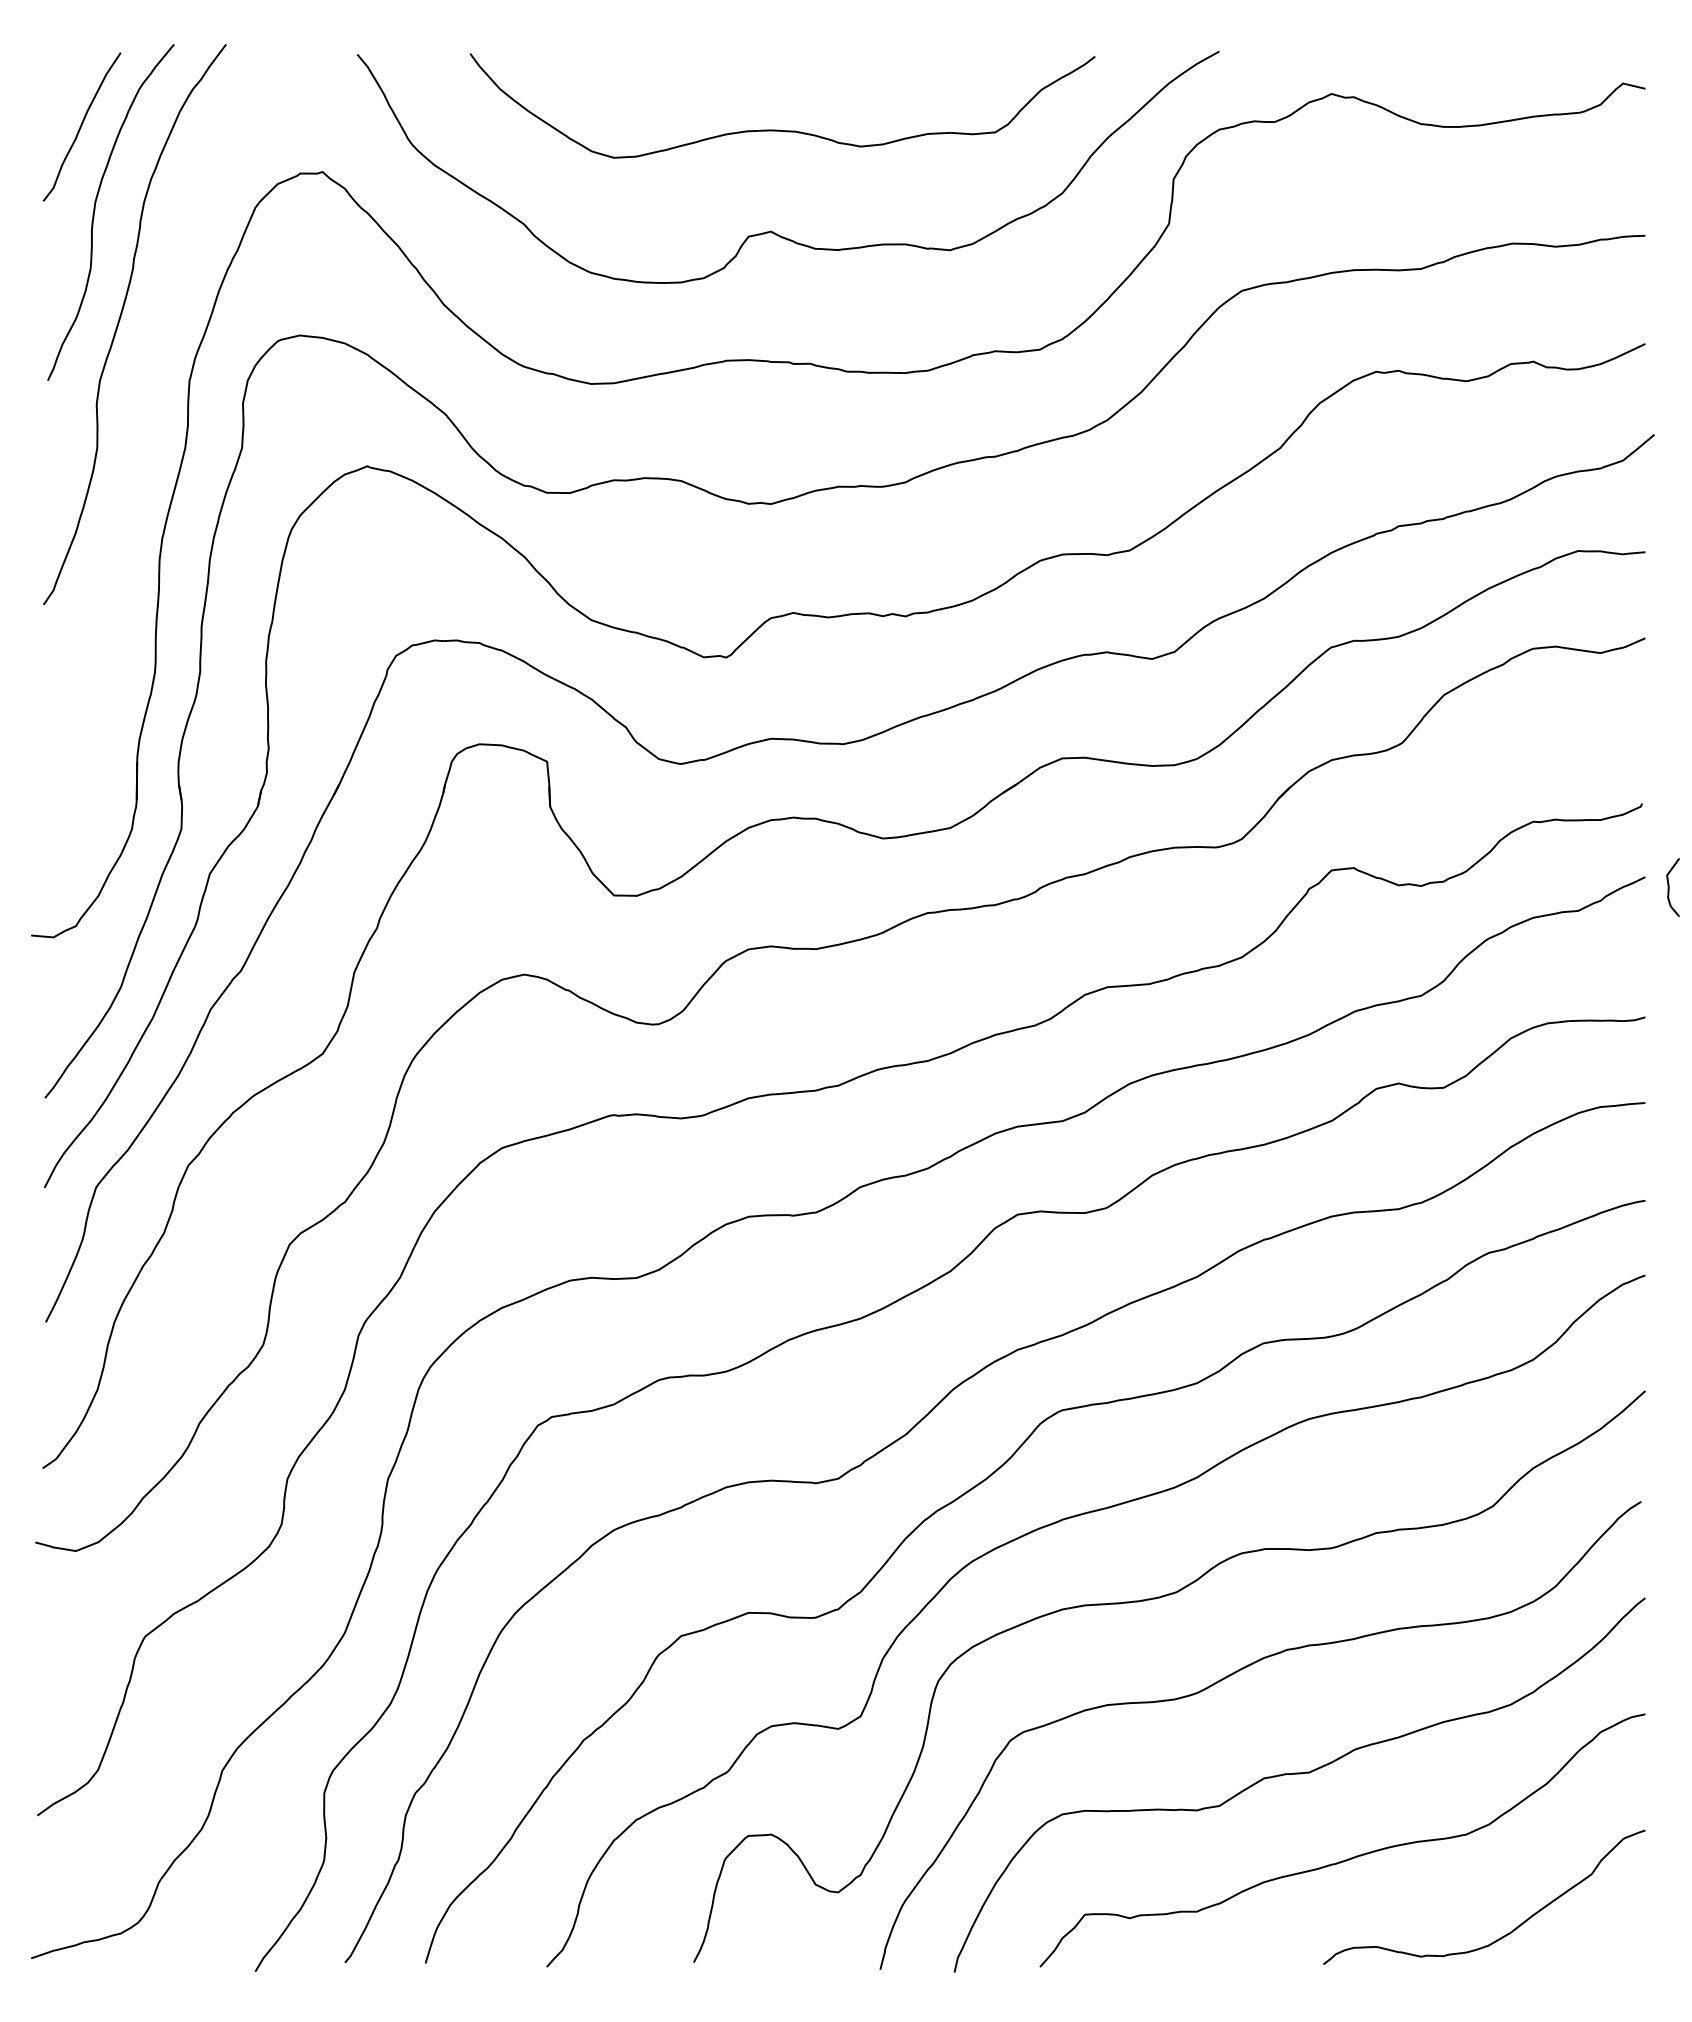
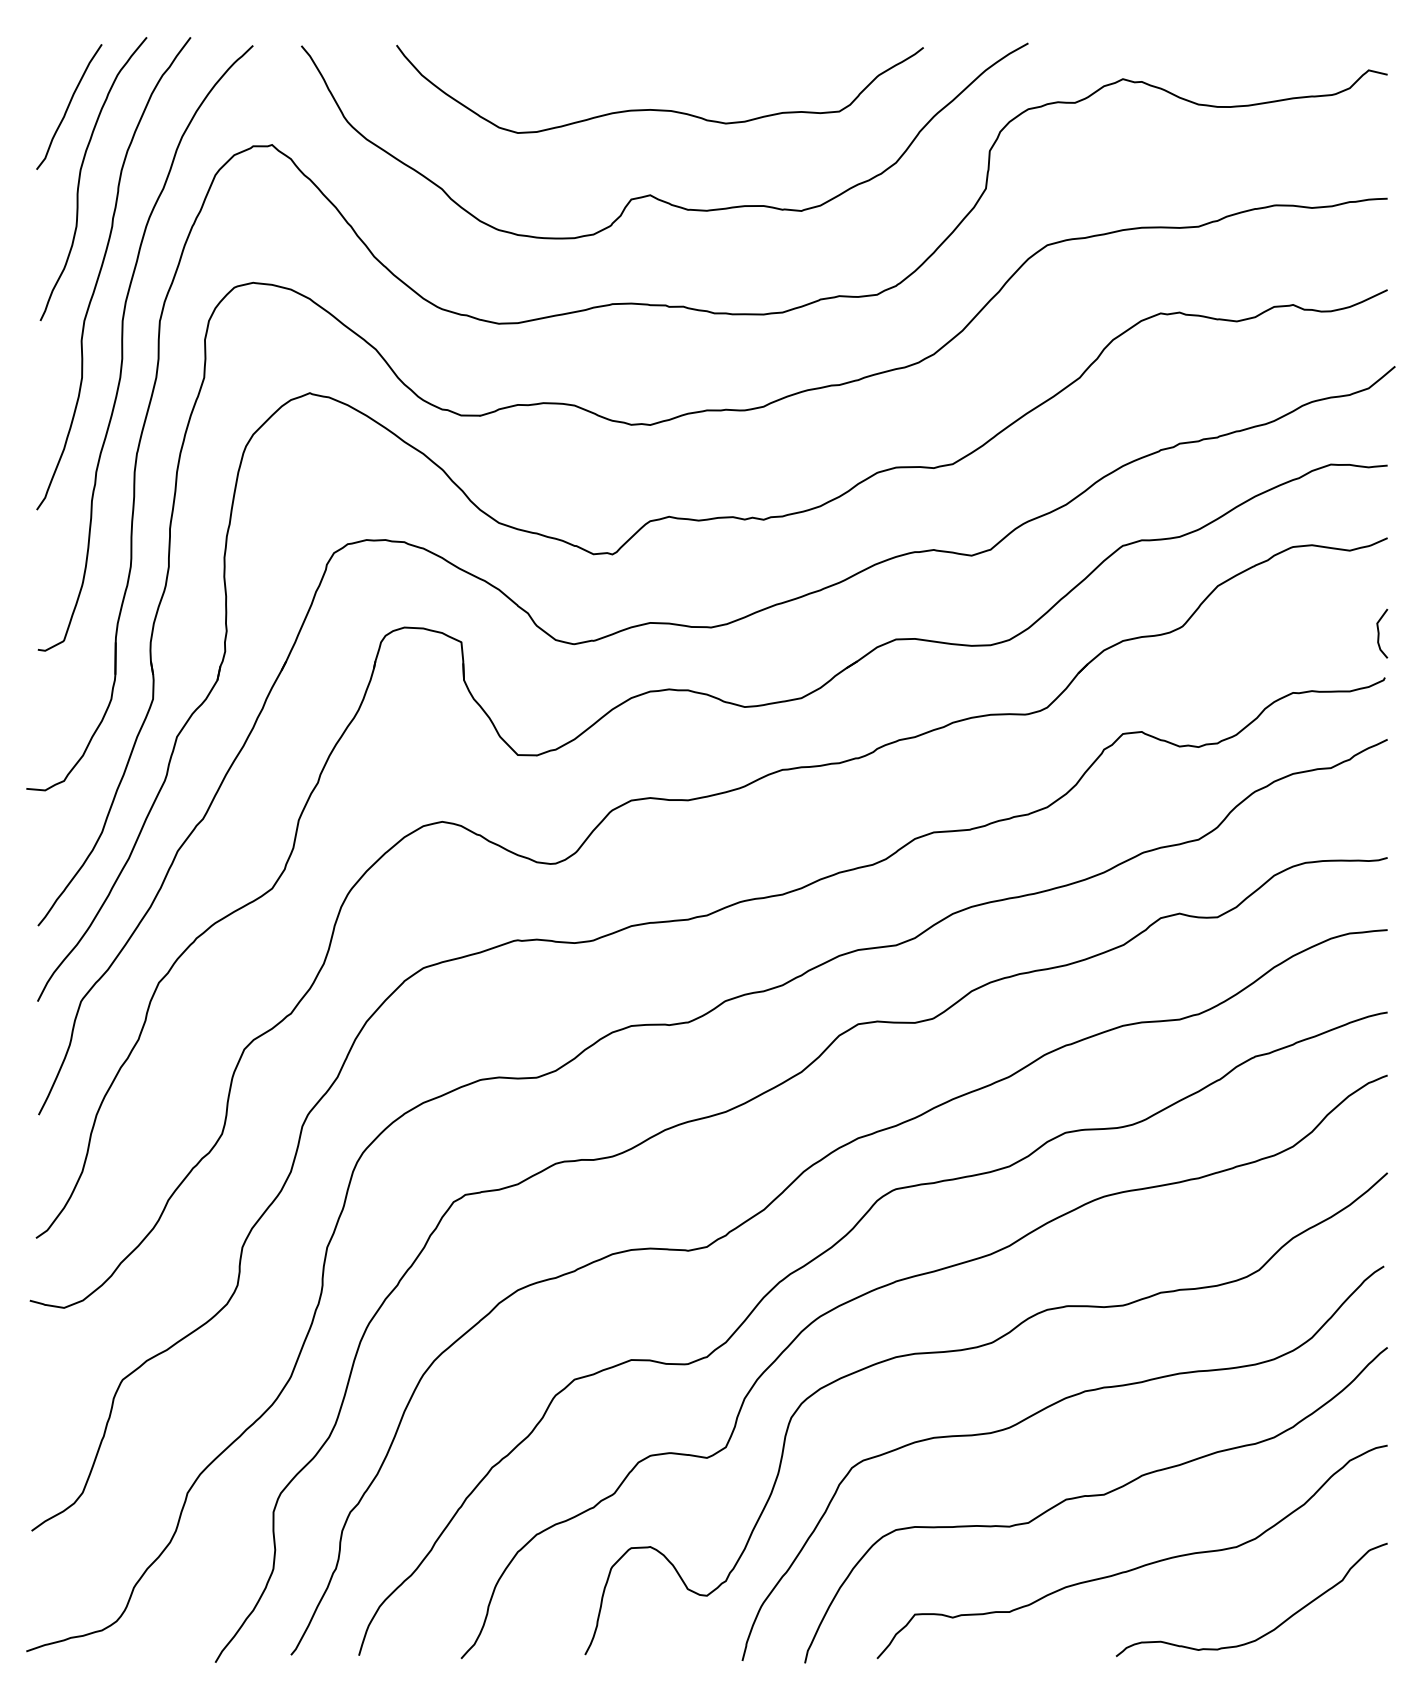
curve: (145, 412) -> (122, 347), added
curve: (1669, 887) -> (1379, 633), moved

